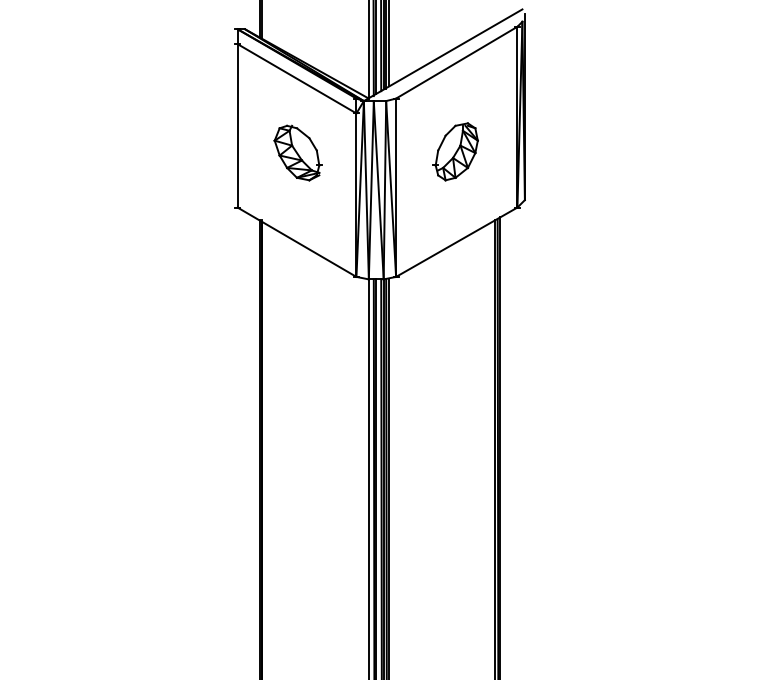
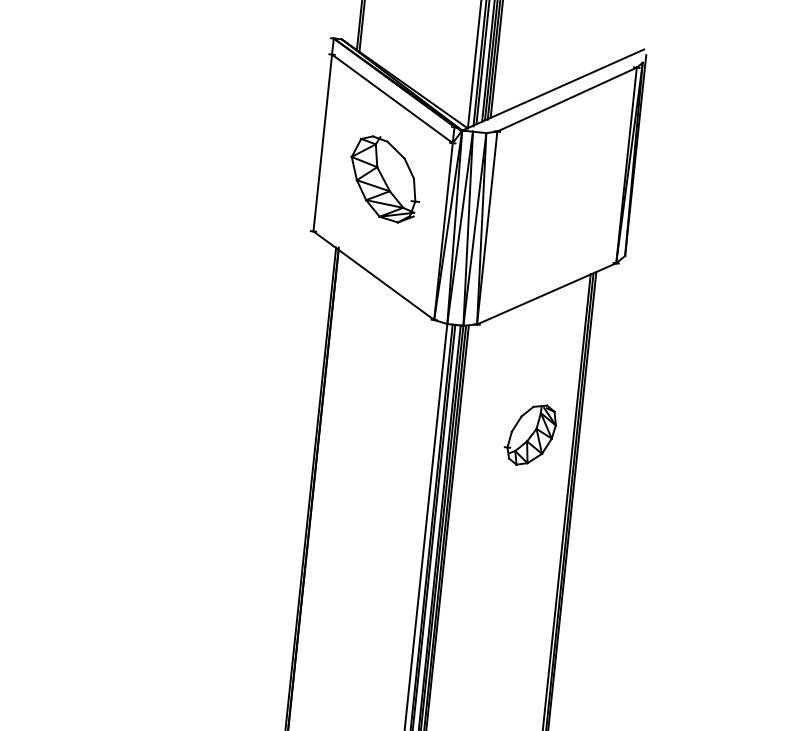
part: (455, 151) -> (530, 434), moved
part: (297, 152) -> (384, 178), size x1.4

